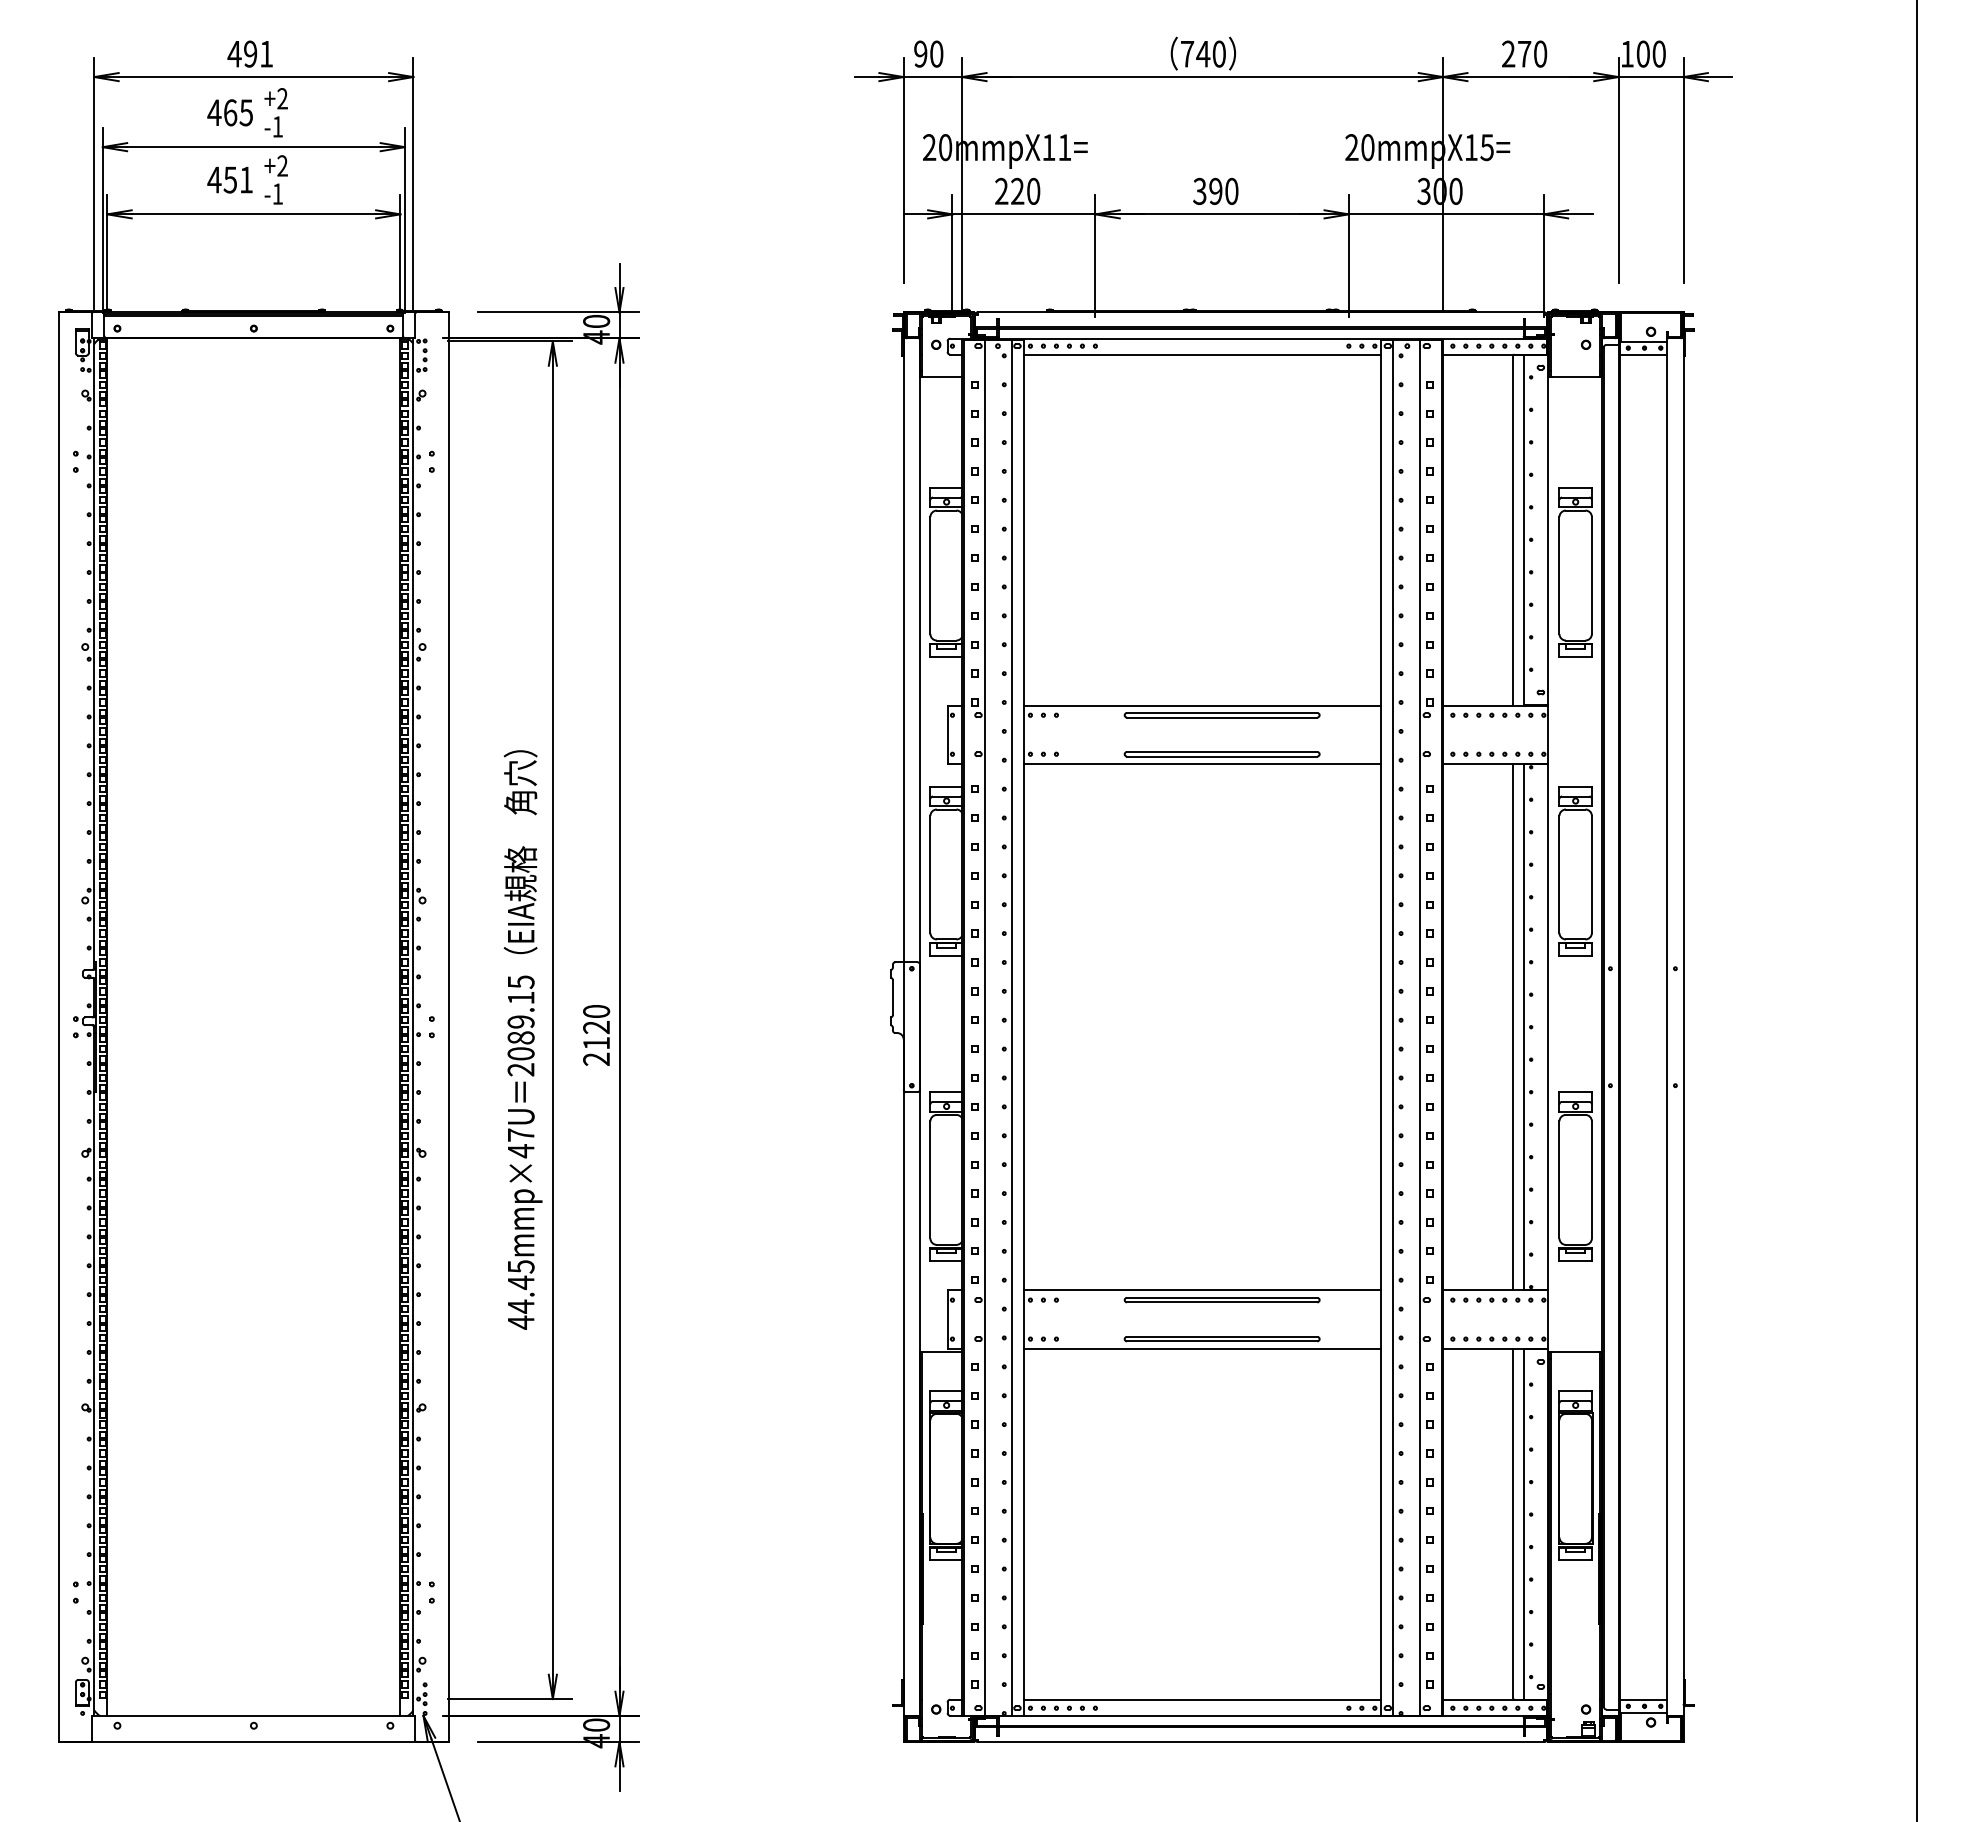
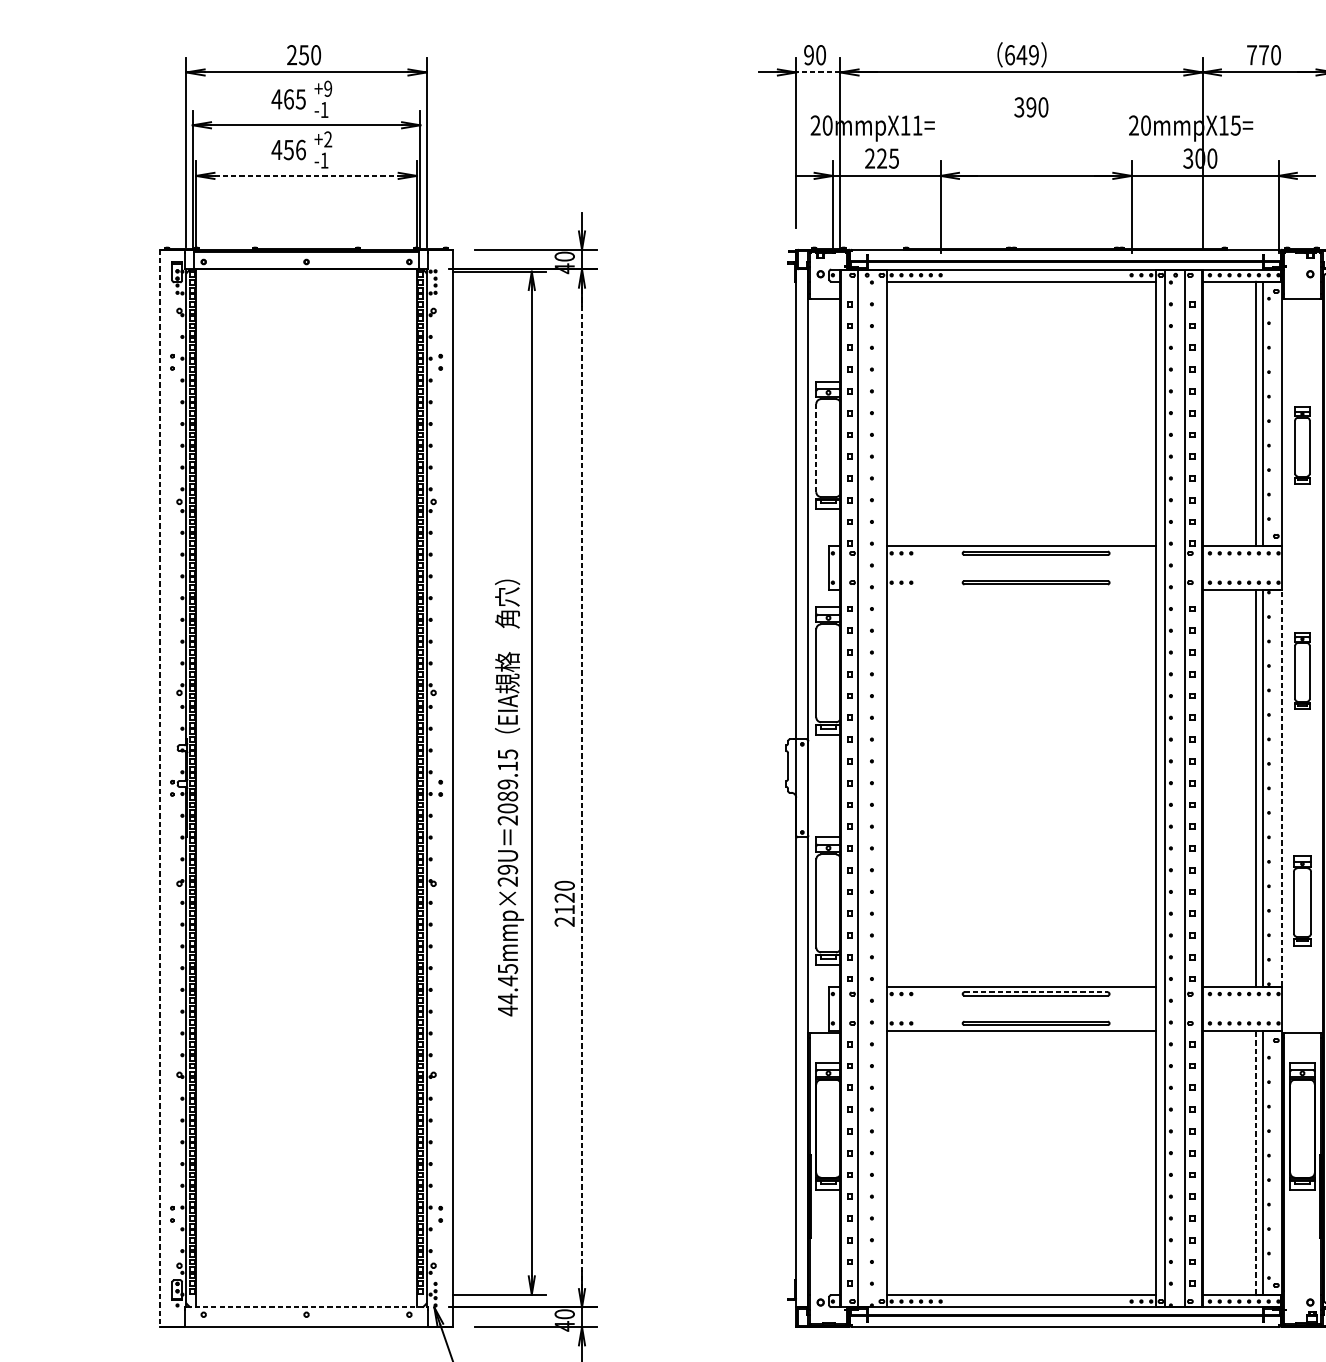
text: (250, 53) -> (303, 54), 491 -> 250
text: (1203, 53) -> (1022, 54), 740 -> 649
text: (1508, 53) -> (1251, 54), 270 -> 770
line: (932, 77) -> (817, 72), solid -> dashed
text: (282, 98) -> (328, 88), +2 -> +9
text: (246, 179) -> (300, 149), 451 -> 456
text: (1033, 190) -> (893, 157), 220 -> 225
text: (1215, 190) -> (1031, 106), moved
line: (254, 214) -> (307, 176), solid -> dashed
part: (1575, 572) -> (1302, 445), size x0.6
line: (930, 576) -> (816, 448), solid -> dashed
line: (1202, 764) -> (1021, 590), removed
part: (1575, 871) -> (1302, 671), size x0.6
line: (619, 1026) -> (582, 787), solid -> dashed
line: (59, 1027) -> (160, 788), solid -> dashed
line: (1012, 1027) -> (878, 788), removed
line: (1548, 1027) -> (1282, 788), solid -> dashed
text: (596, 1035) -> (564, 903), moved
text: (520, 1143) -> (507, 876), 44.45mmp×47U -> 44.45mmp×29U
part: (1575, 1176) -> (1302, 900), size x0.7
line: (1222, 1297) -> (1036, 992), solid -> dashed
line: (1513, 1523) -> (1255, 1162), solid -> dashed
line: (253, 1716) -> (306, 1307), solid -> dashed

